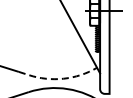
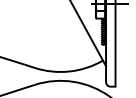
line: (58, 78) -> (64, 71), dashed -> solid

